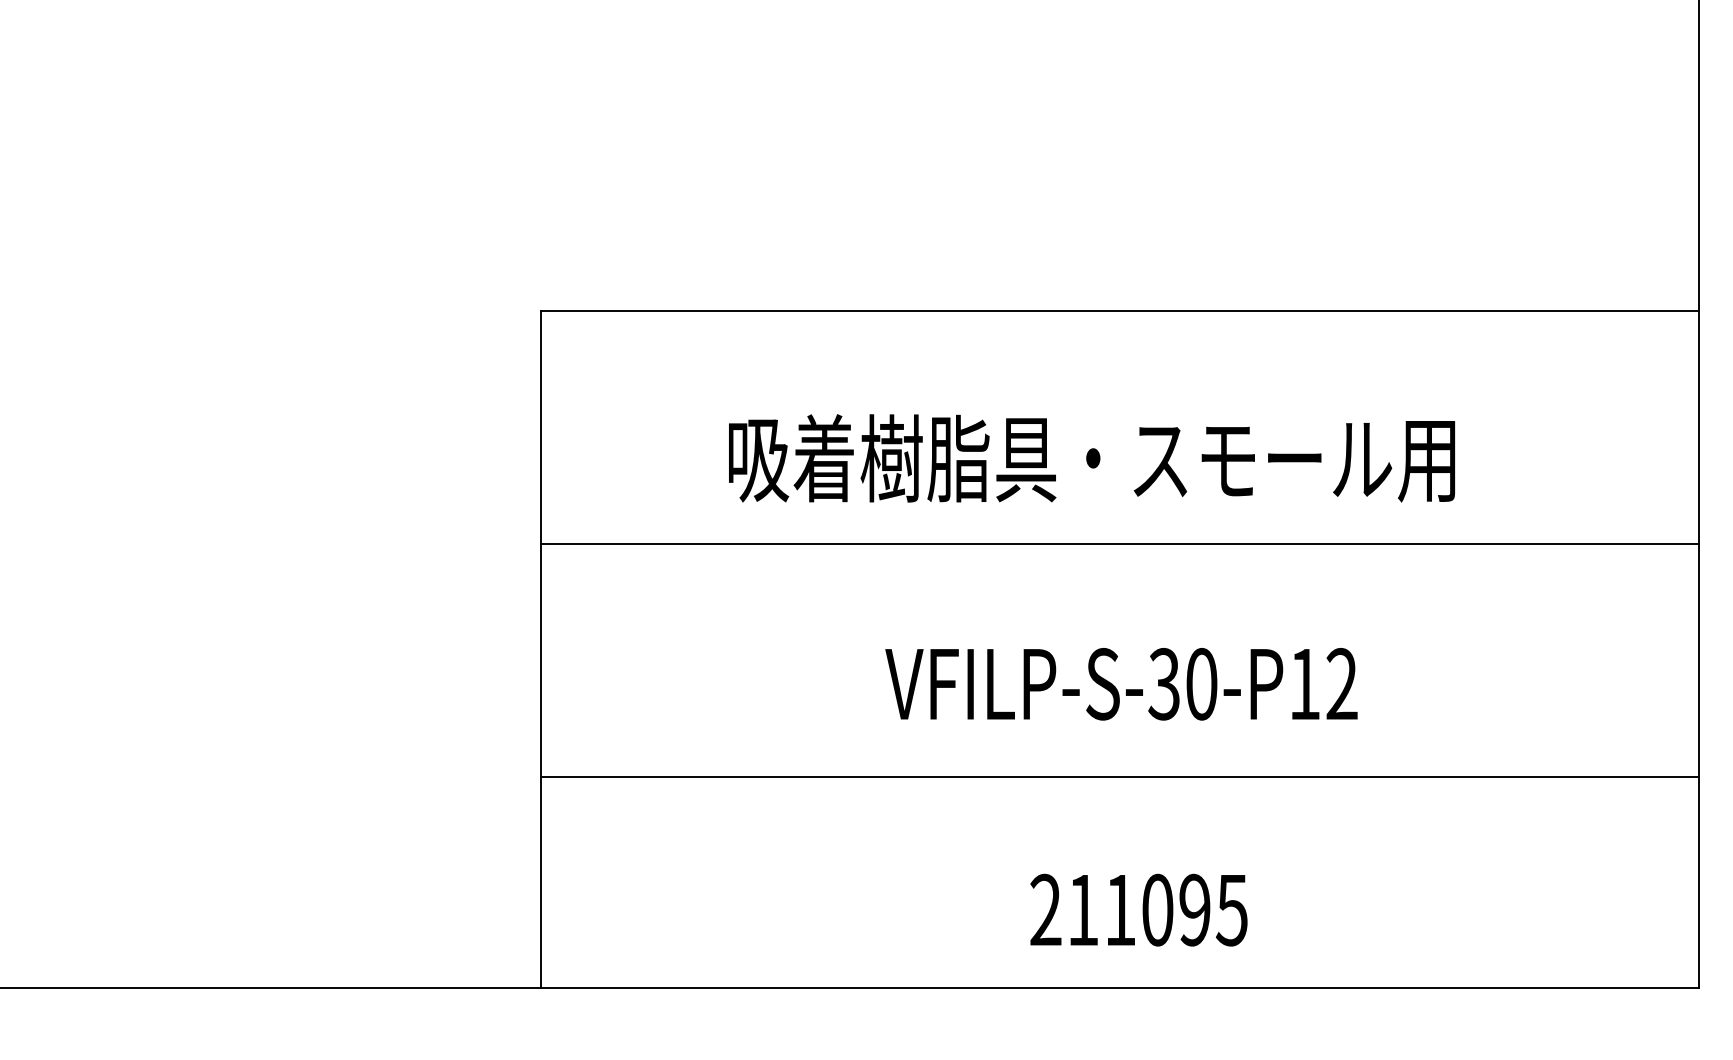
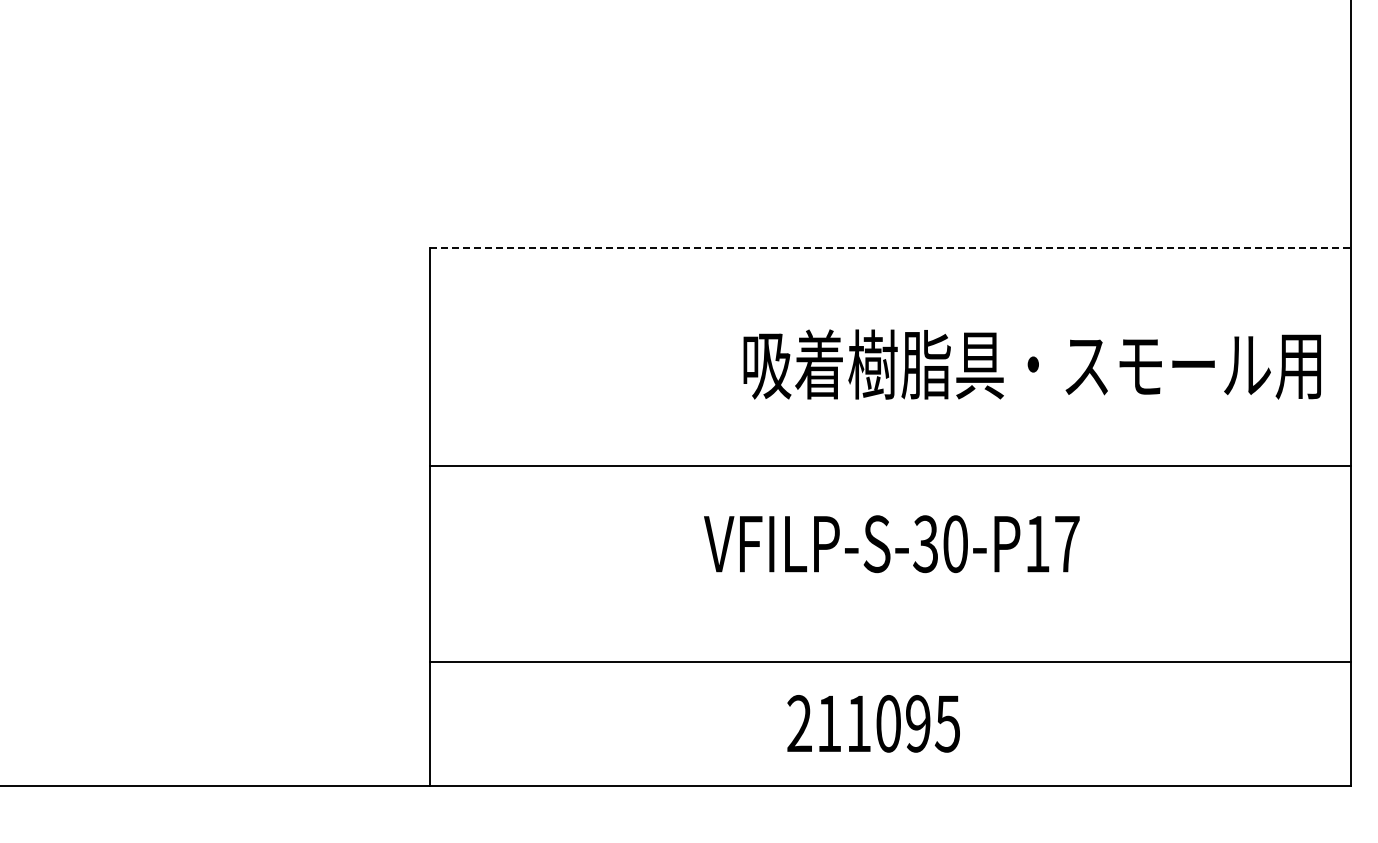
line: (1119, 311) -> (890, 247), solid -> dashed
text: (1090, 458) -> (1031, 364), moved
line: (1119, 543) -> (890, 465), moved
text: (1342, 683) -> (1067, 543), VFILP-S-30-P12 -> VFILP-S-30-P17
line: (1119, 776) -> (890, 661), moved
text: (1138, 909) -> (873, 723), moved

